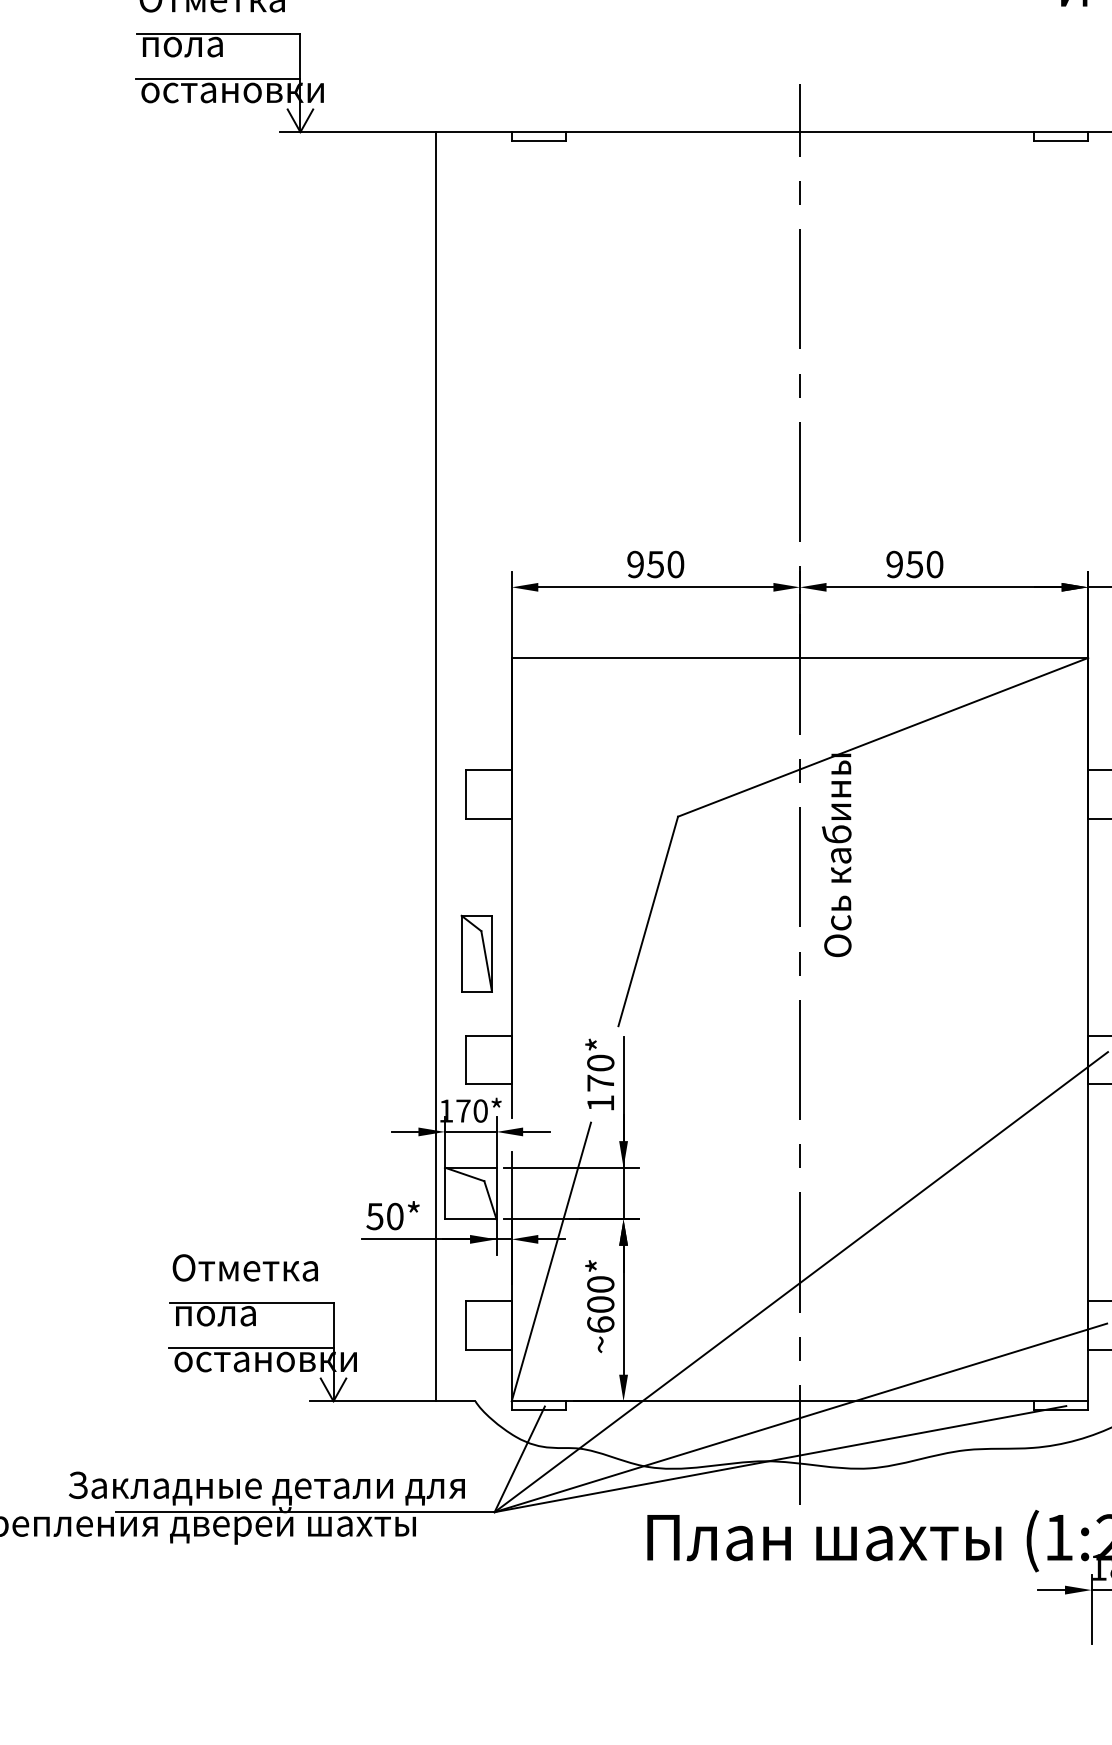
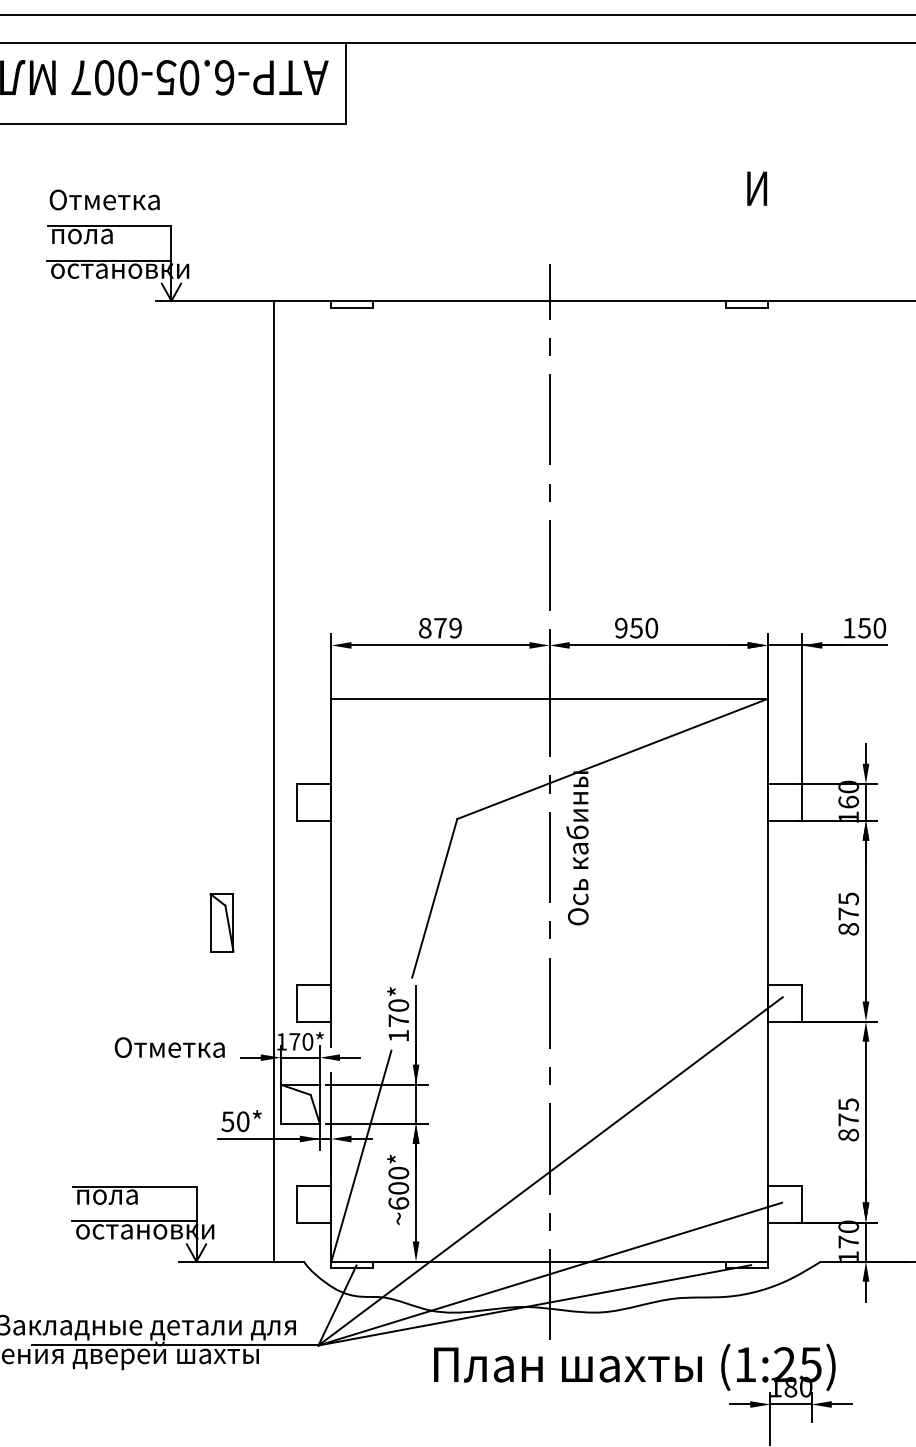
text: (655, 563) -> (440, 627), 950 -> 879
part: (476, 953) -> (221, 922), moved
text: (244, 1267) -> (169, 1047), moved

